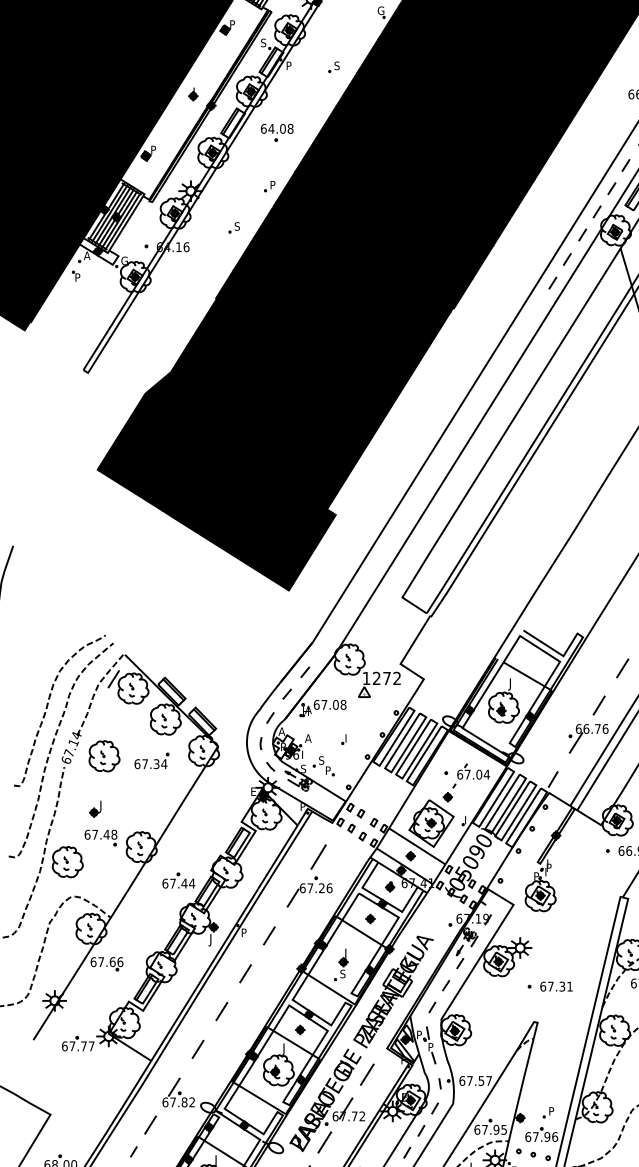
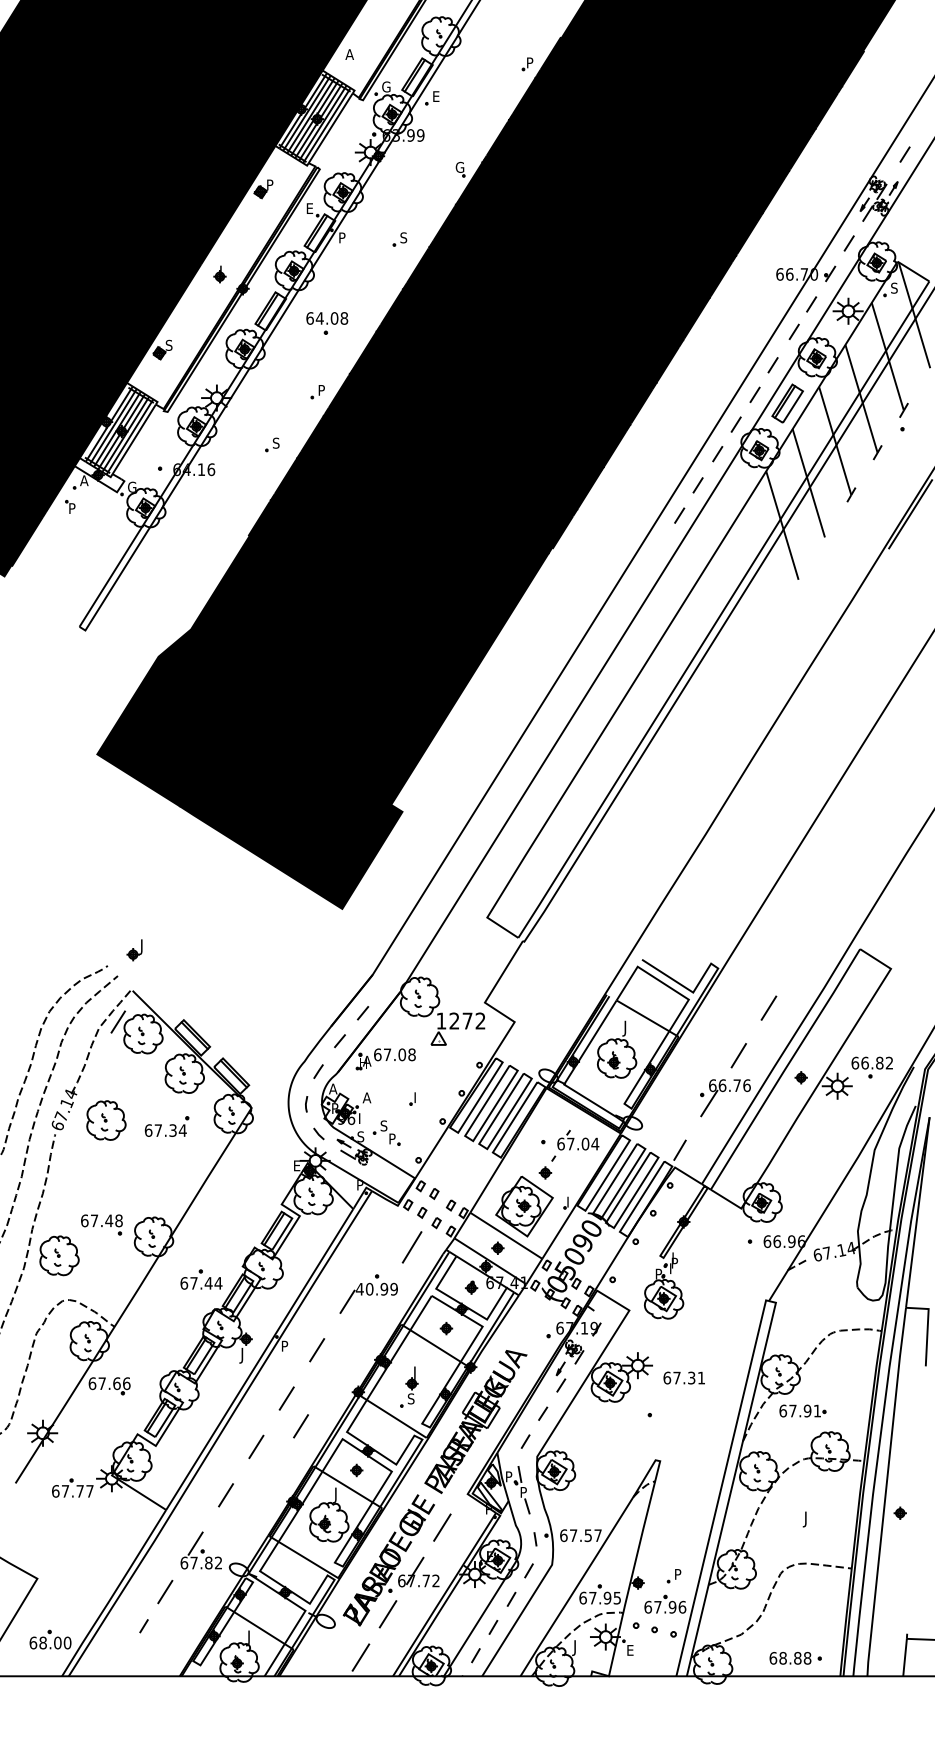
text: (263, 42) -> (309, 208), S -> E
text: (153, 149) -> (168, 344), P -> S
part: (95, 809) -> (134, 950), moved
line: (318, 857) -> (411, 1247), moved
text: (315, 887) -> (376, 1288), 67.26 -> 40.99
text: (555, 986) -> (683, 1377), moved
line: (256, 995) -> (300, 1426), added

